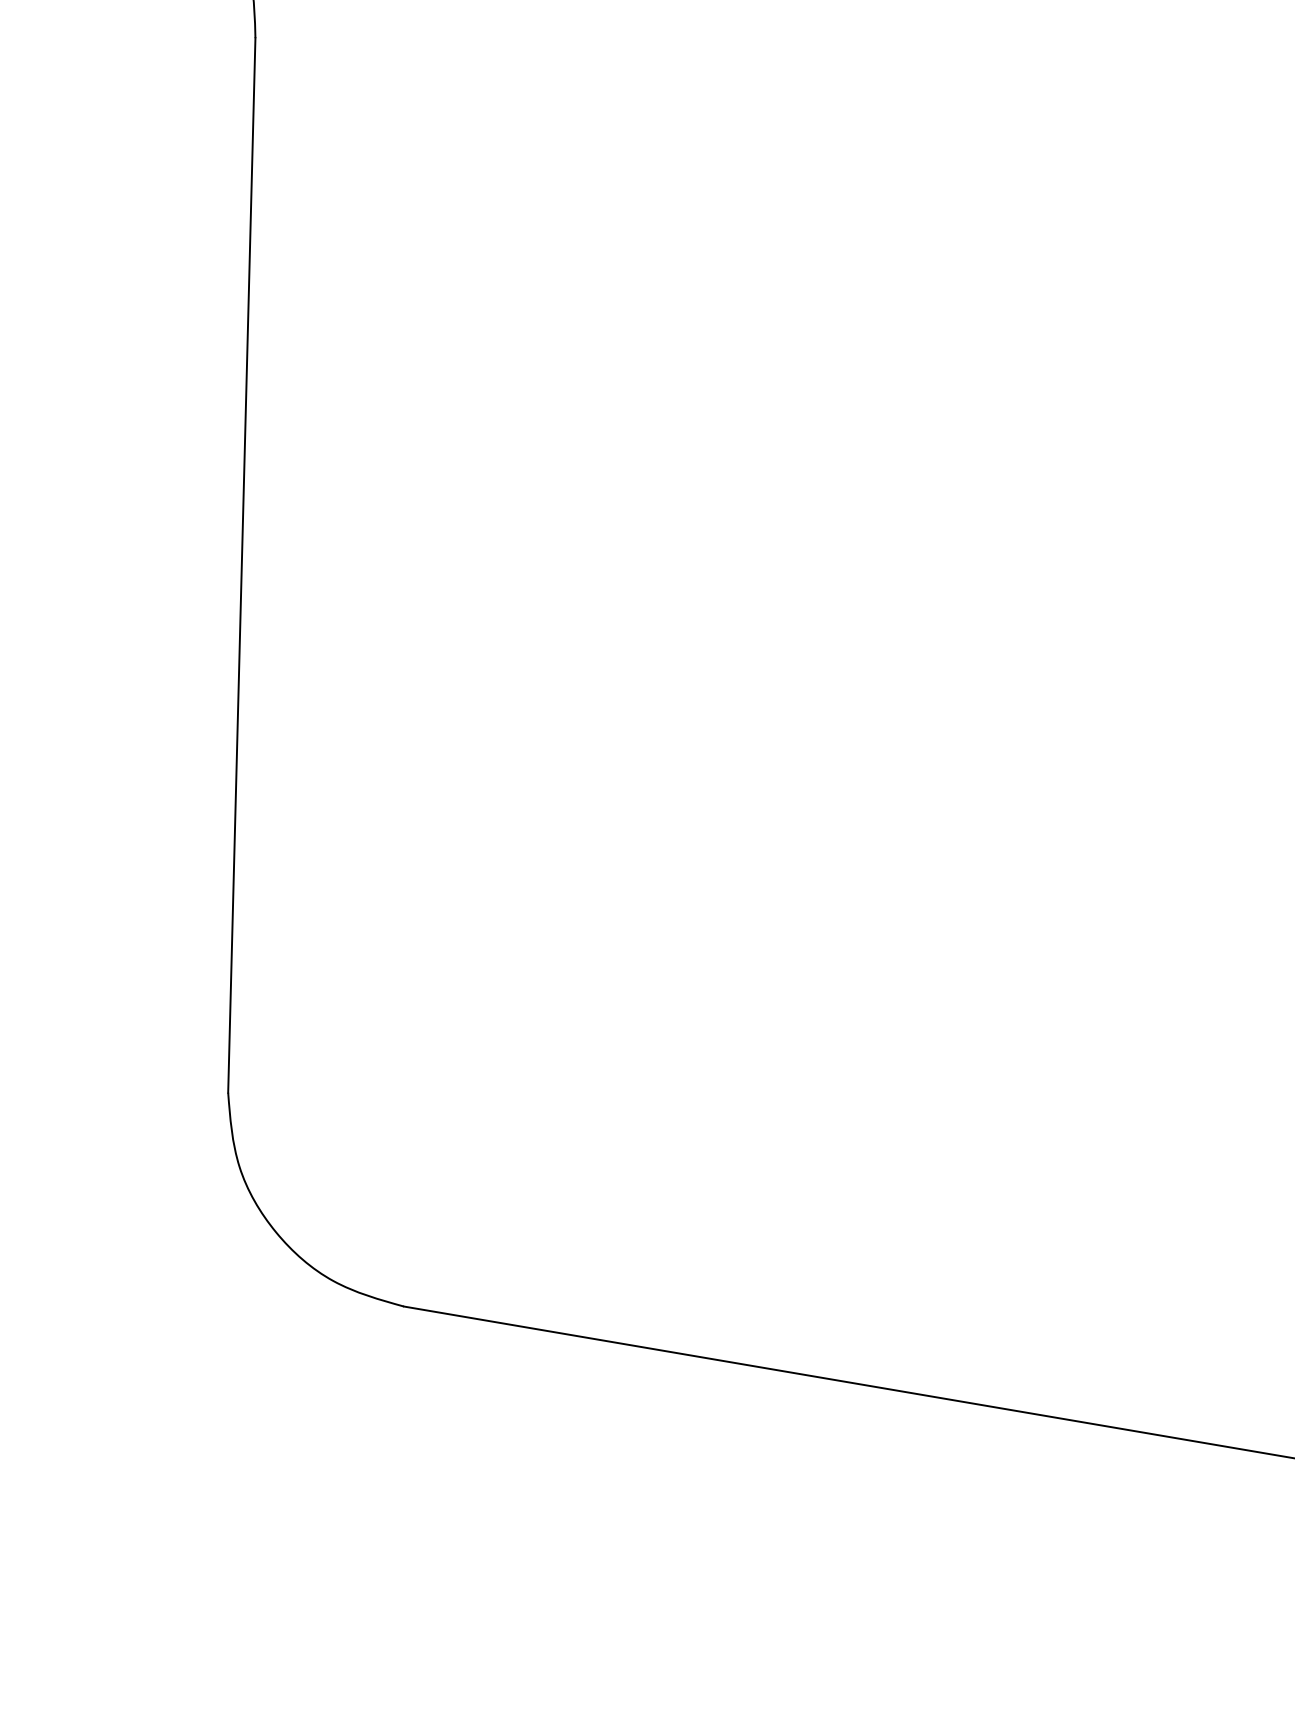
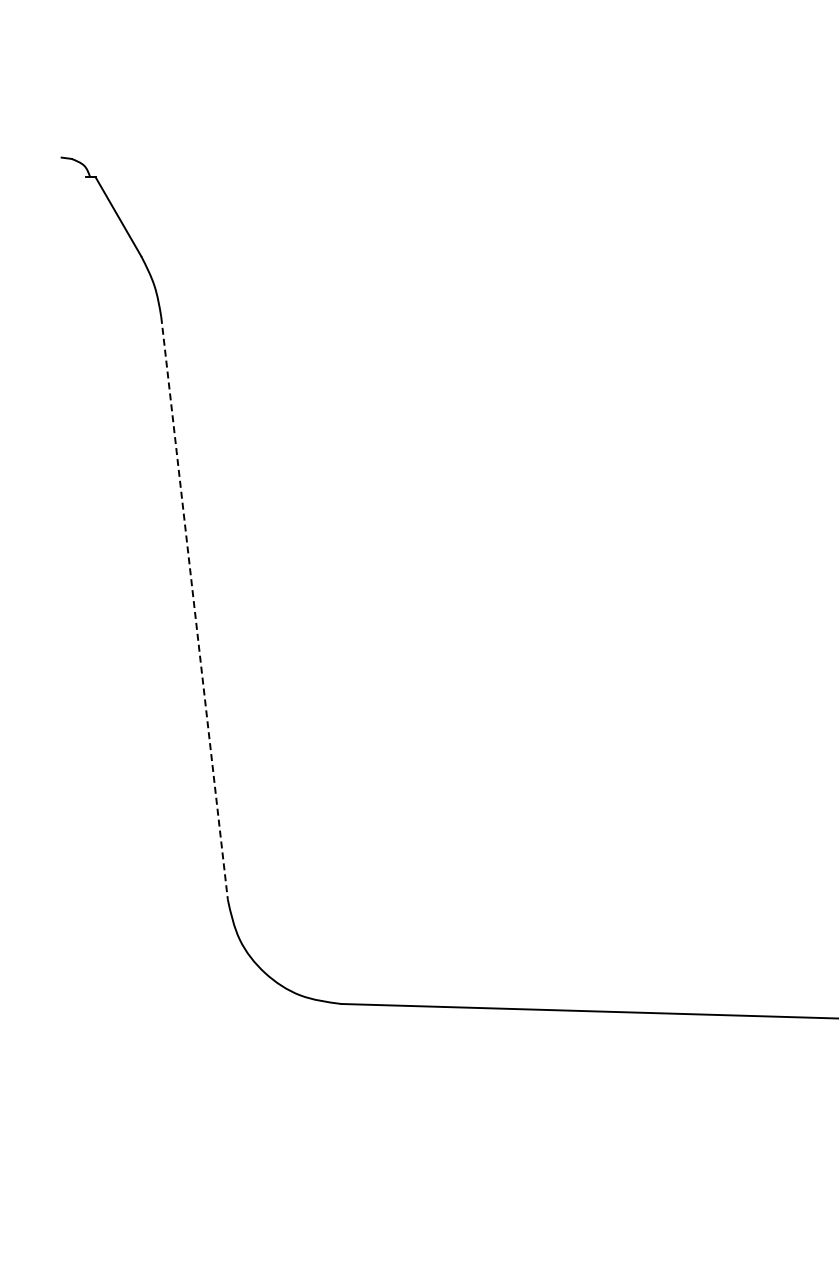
line: (241, 565) -> (194, 608), solid -> dashed

